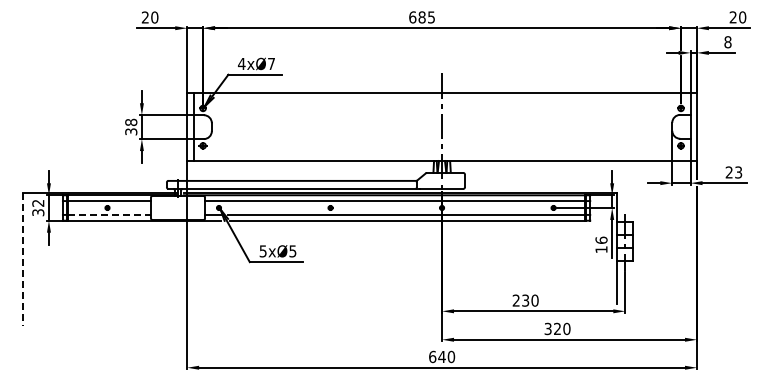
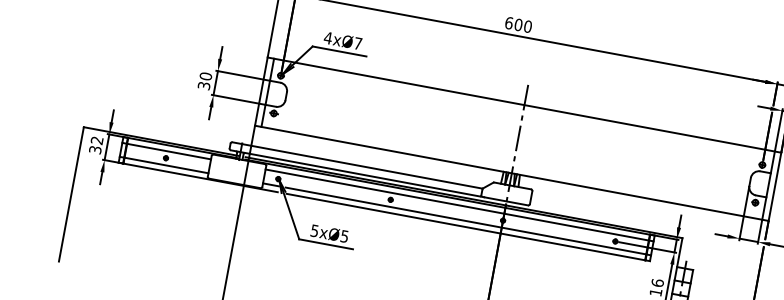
text: (426, 17) -> (522, 25), 685 -> 600
text: (130, 122) -> (205, 76), 38 -> 30
line: (109, 214) -> (166, 165), dashed -> solid
line: (23, 259) -> (71, 194), dashed -> solid

